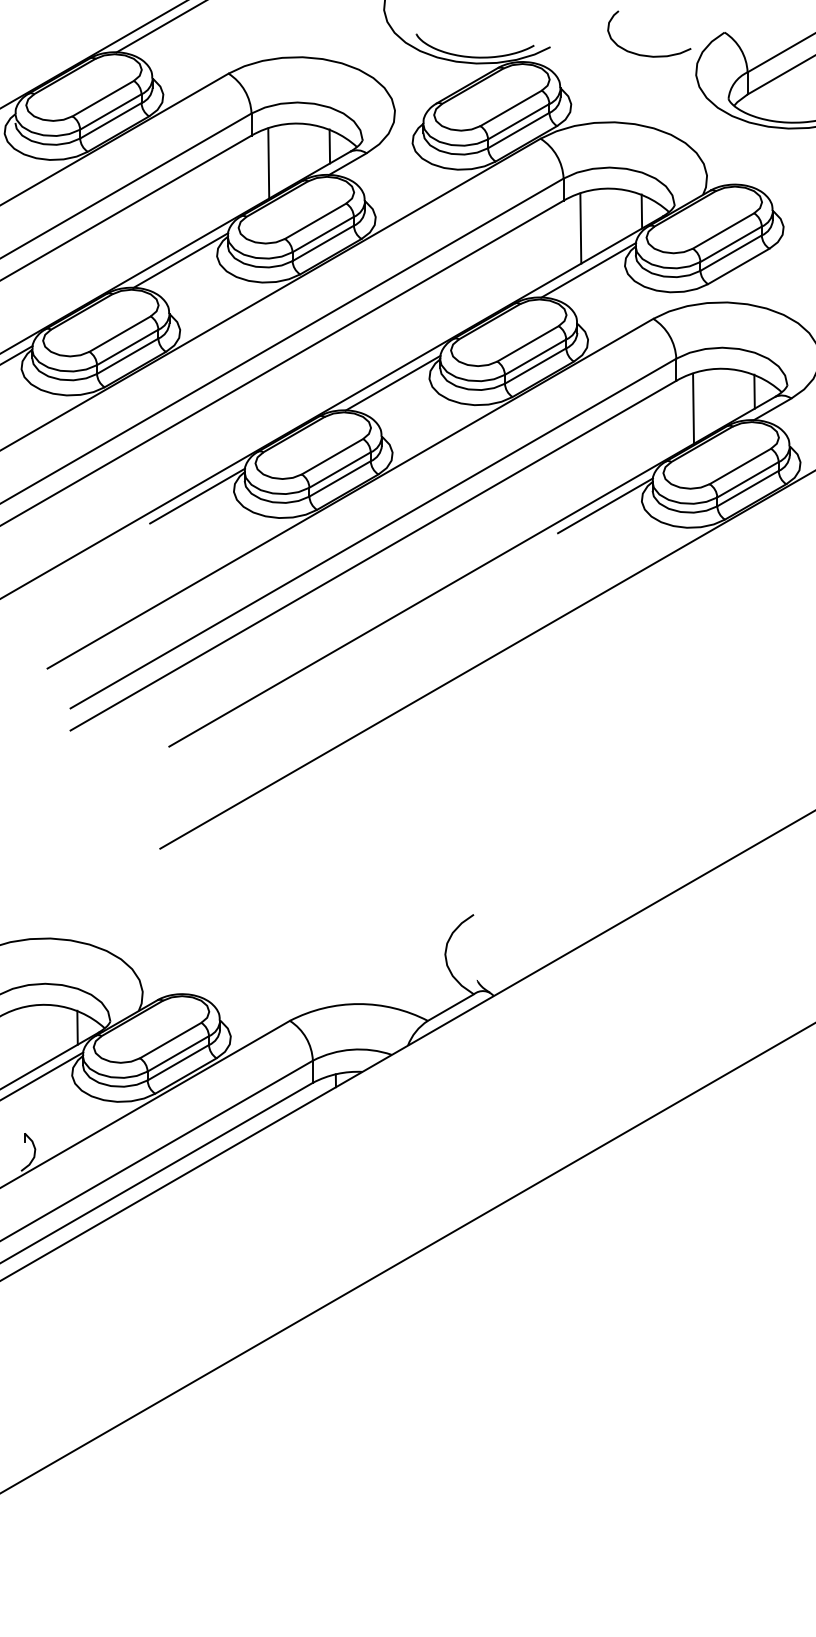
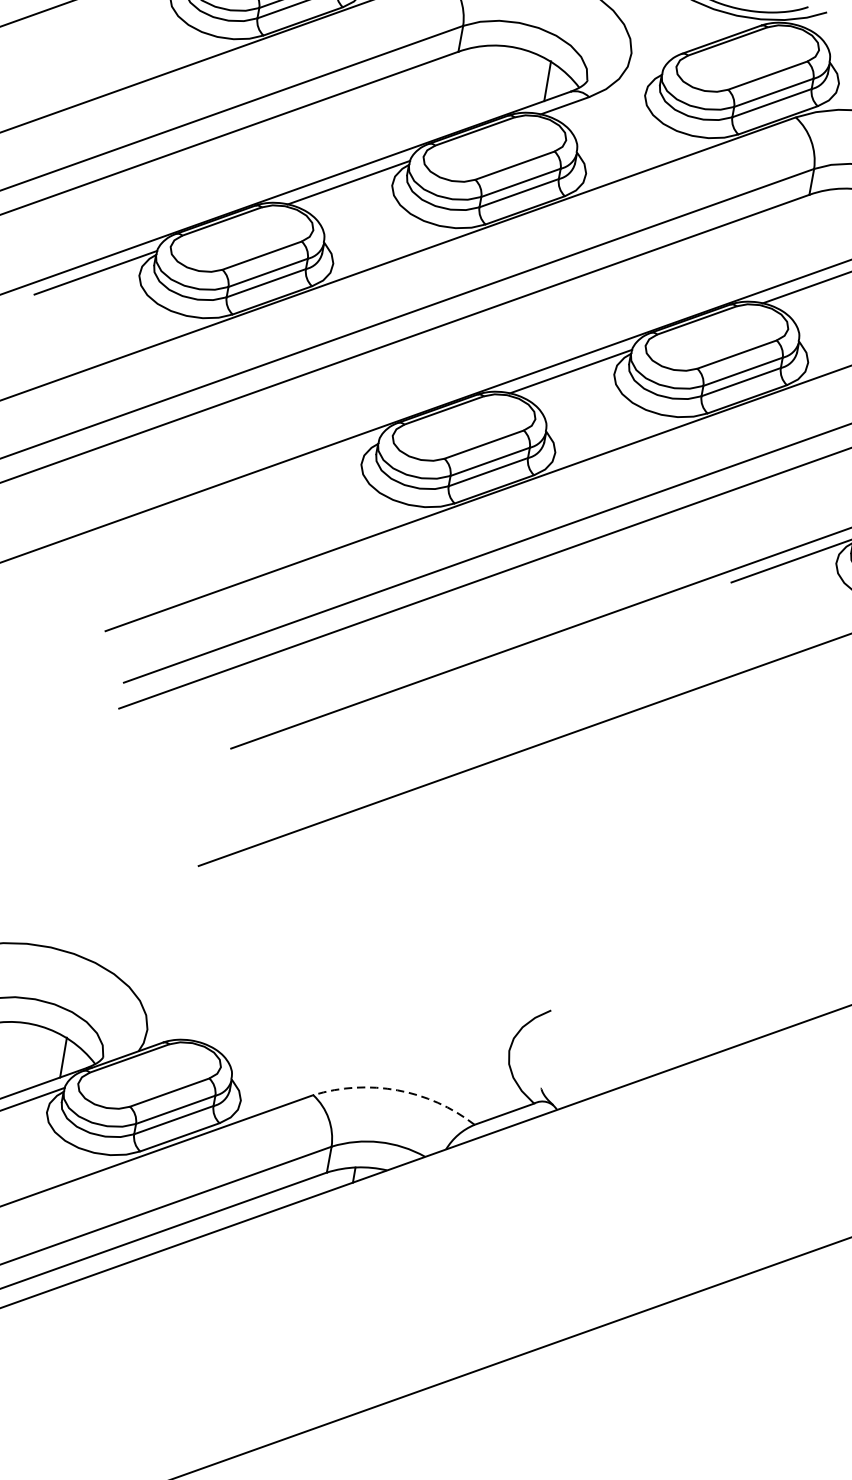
line: (268, 163) -> (472, 87), removed
line: (580, 228) -> (823, 230), removed
line: (197, 495) -> (318, 460), removed
arc: (358, 1004) -> (397, 1090), solid -> dashed

